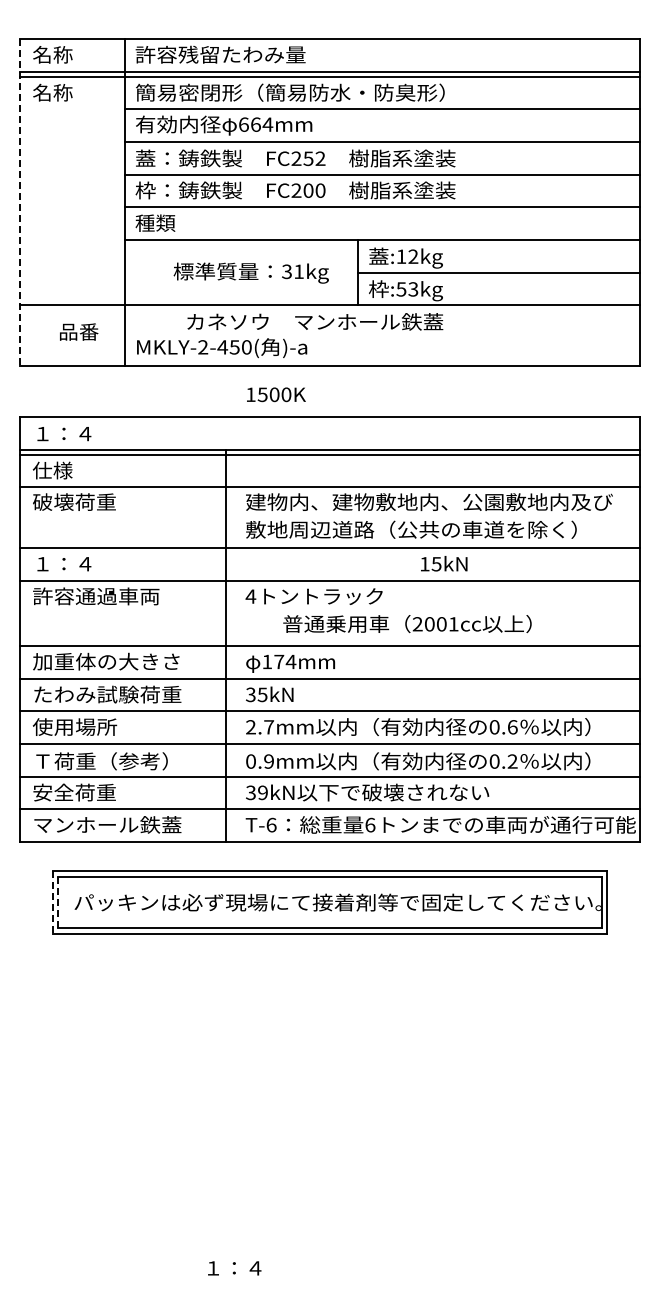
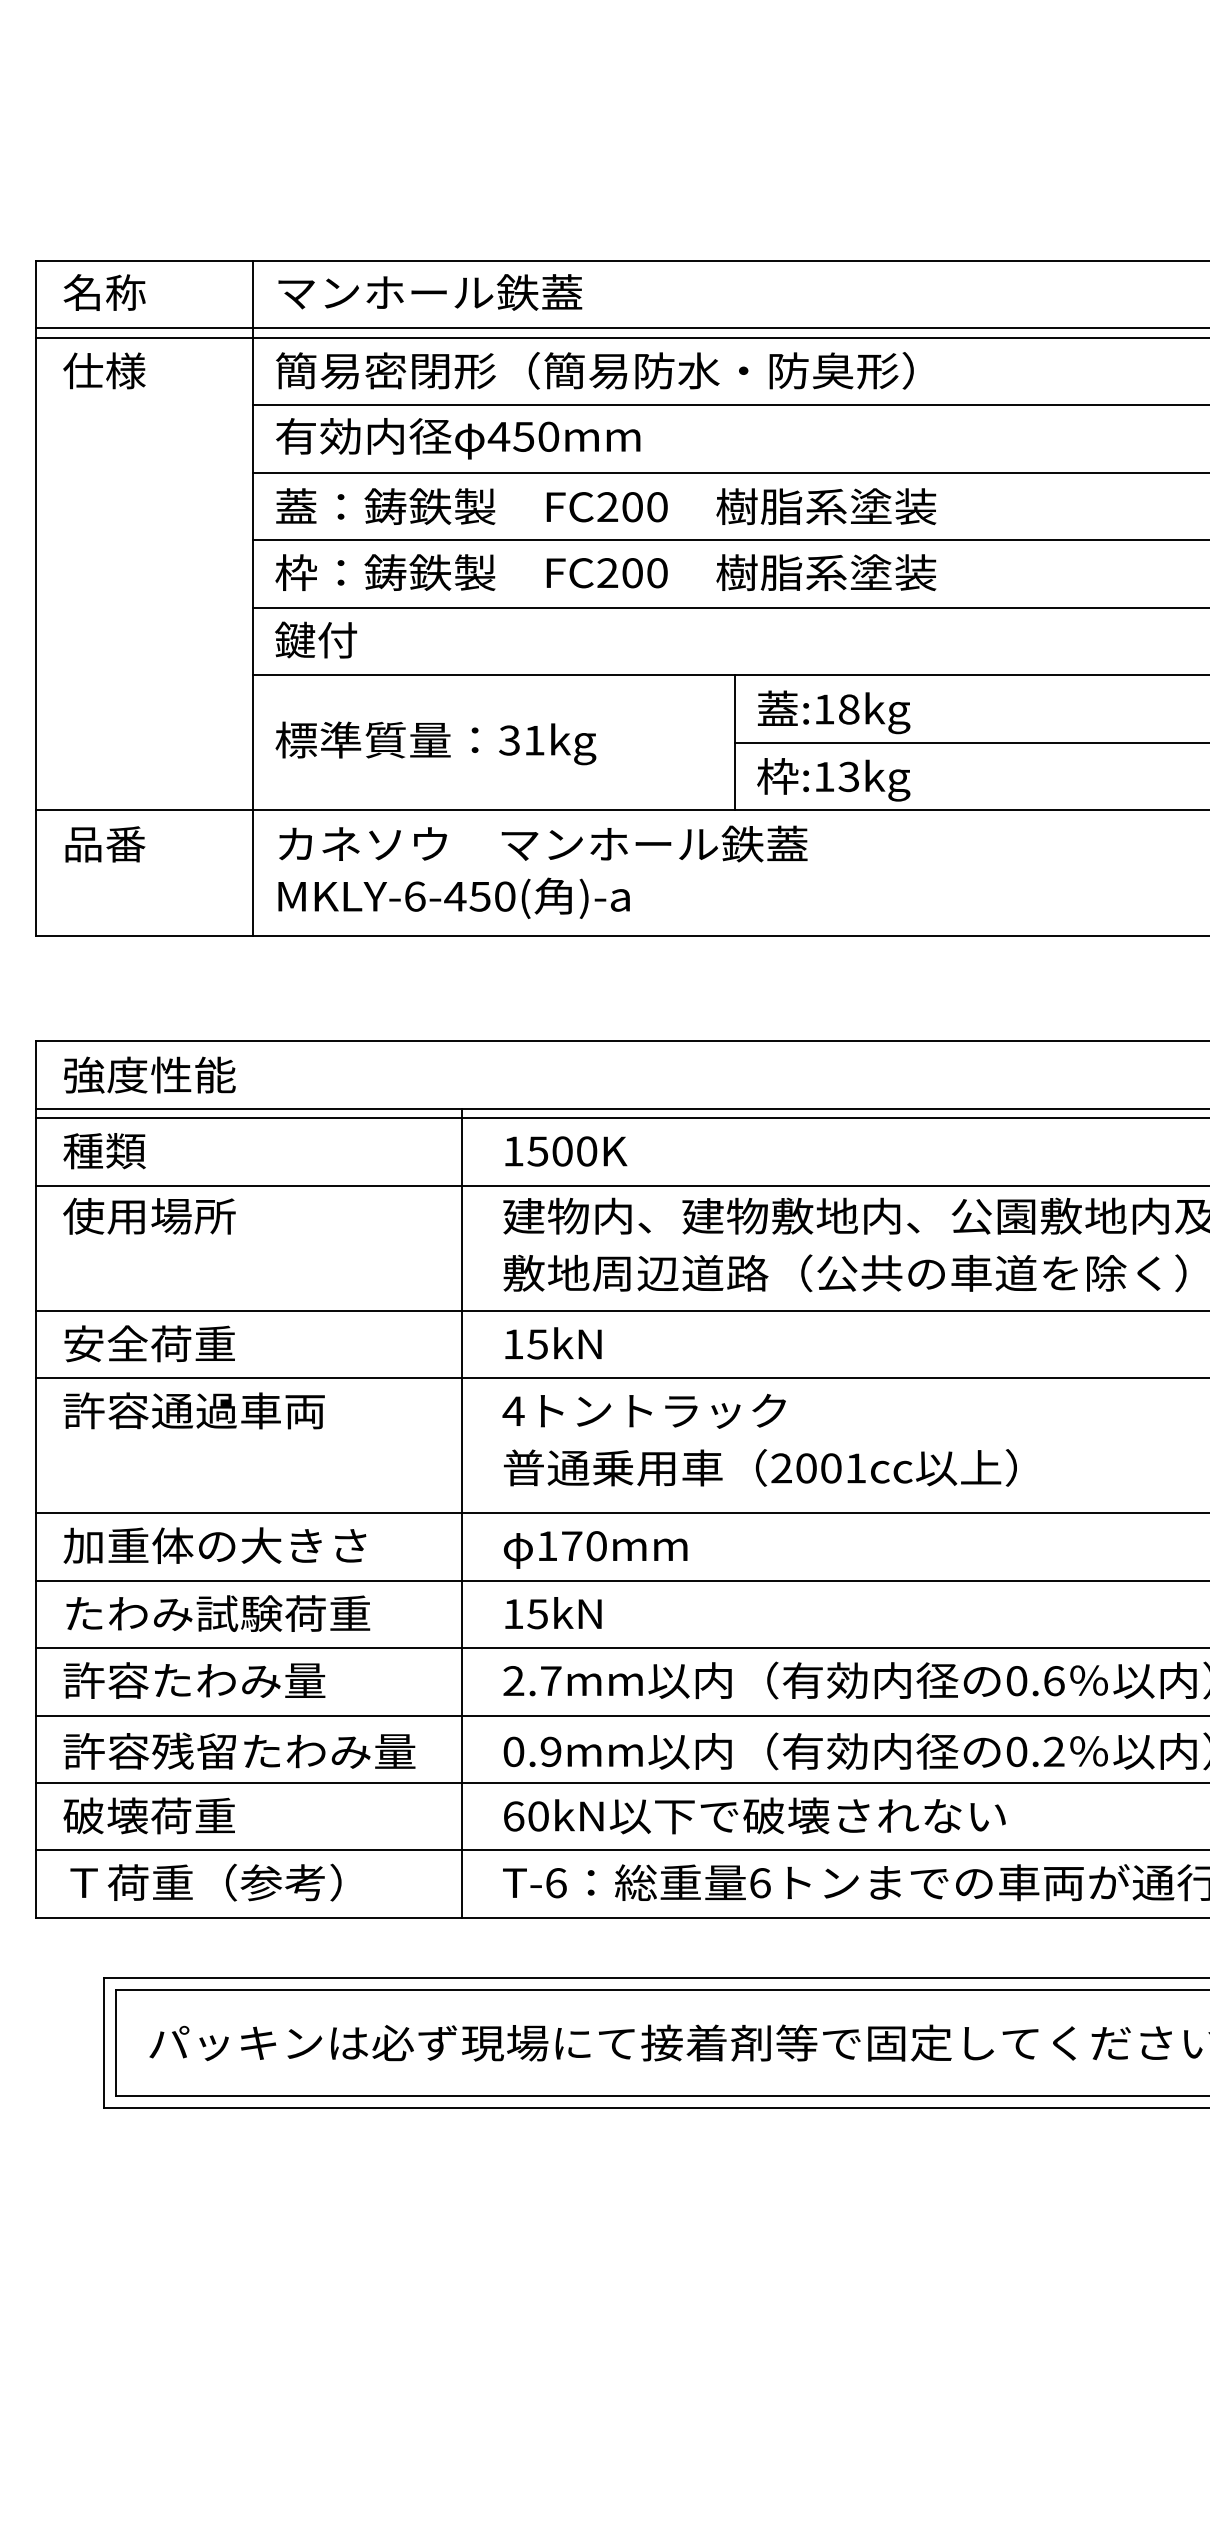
text: (220, 54) -> (450, 291), 許容残留たわみ量 -> マンホール鉄蓋
text: (52, 92) -> (103, 370), 名称 -> 仕様
text: (255, 124) -> (523, 436), 664mm -> 450mm
text: (314, 158) -> (644, 506), FC252 -> FC200
line: (19, 203) -> (35, 599), dashed -> solid
text: (155, 222) -> (316, 638), 種類 -> 鍵付
text: (413, 256) -> (849, 708), :12kg -> :18kg
text: (250, 272) -> (434, 742), moved
text: (401, 289) -> (824, 777), :53kg -> :13kg
text: (315, 321) -> (543, 843), moved
text: (79, 331) -> (105, 843), moved
text: (203, 347) -> (415, 896), MKLY-2-450( -> MKLY-6-450(
text: (276, 394) -> (566, 1150), moved
text: (74, 433) -> (149, 1074), １：４ -> 強度性能
text: (52, 470) -> (103, 1150), 仕様 -> 種類
text: (74, 502) -> (149, 1216), 破壊荷重 -> 使用場所
text: (74, 563) -> (149, 1342), １：４ -> 安全荷重
text: (444, 563) -> (554, 1342), moved
text: (407, 624) -> (760, 1468), moved
text: (290, 661) -> (595, 1545), 174mm -> 170mm
text: (250, 694) -> (512, 1613), 35kN -> 15kN
text: (95, 726) -> (192, 1679), 使用場所 -> 許容たわみ量
text: (118, 761) -> (240, 1751), Ｔ荷重（参考） -> 許容残留たわみ量
text: (53, 792) -> (105, 1815), 安全荷重 -> 破壊荷重
text: (256, 792) -> (525, 1815), 39kN -> 60kN
text: (107, 824) -> (217, 1881), マンホール鉄蓋 -> Ｔ荷重（参考）
line: (58, 902) -> (116, 2042), dashed -> solid
line: (52, 903) -> (103, 2044), dashed -> solid

